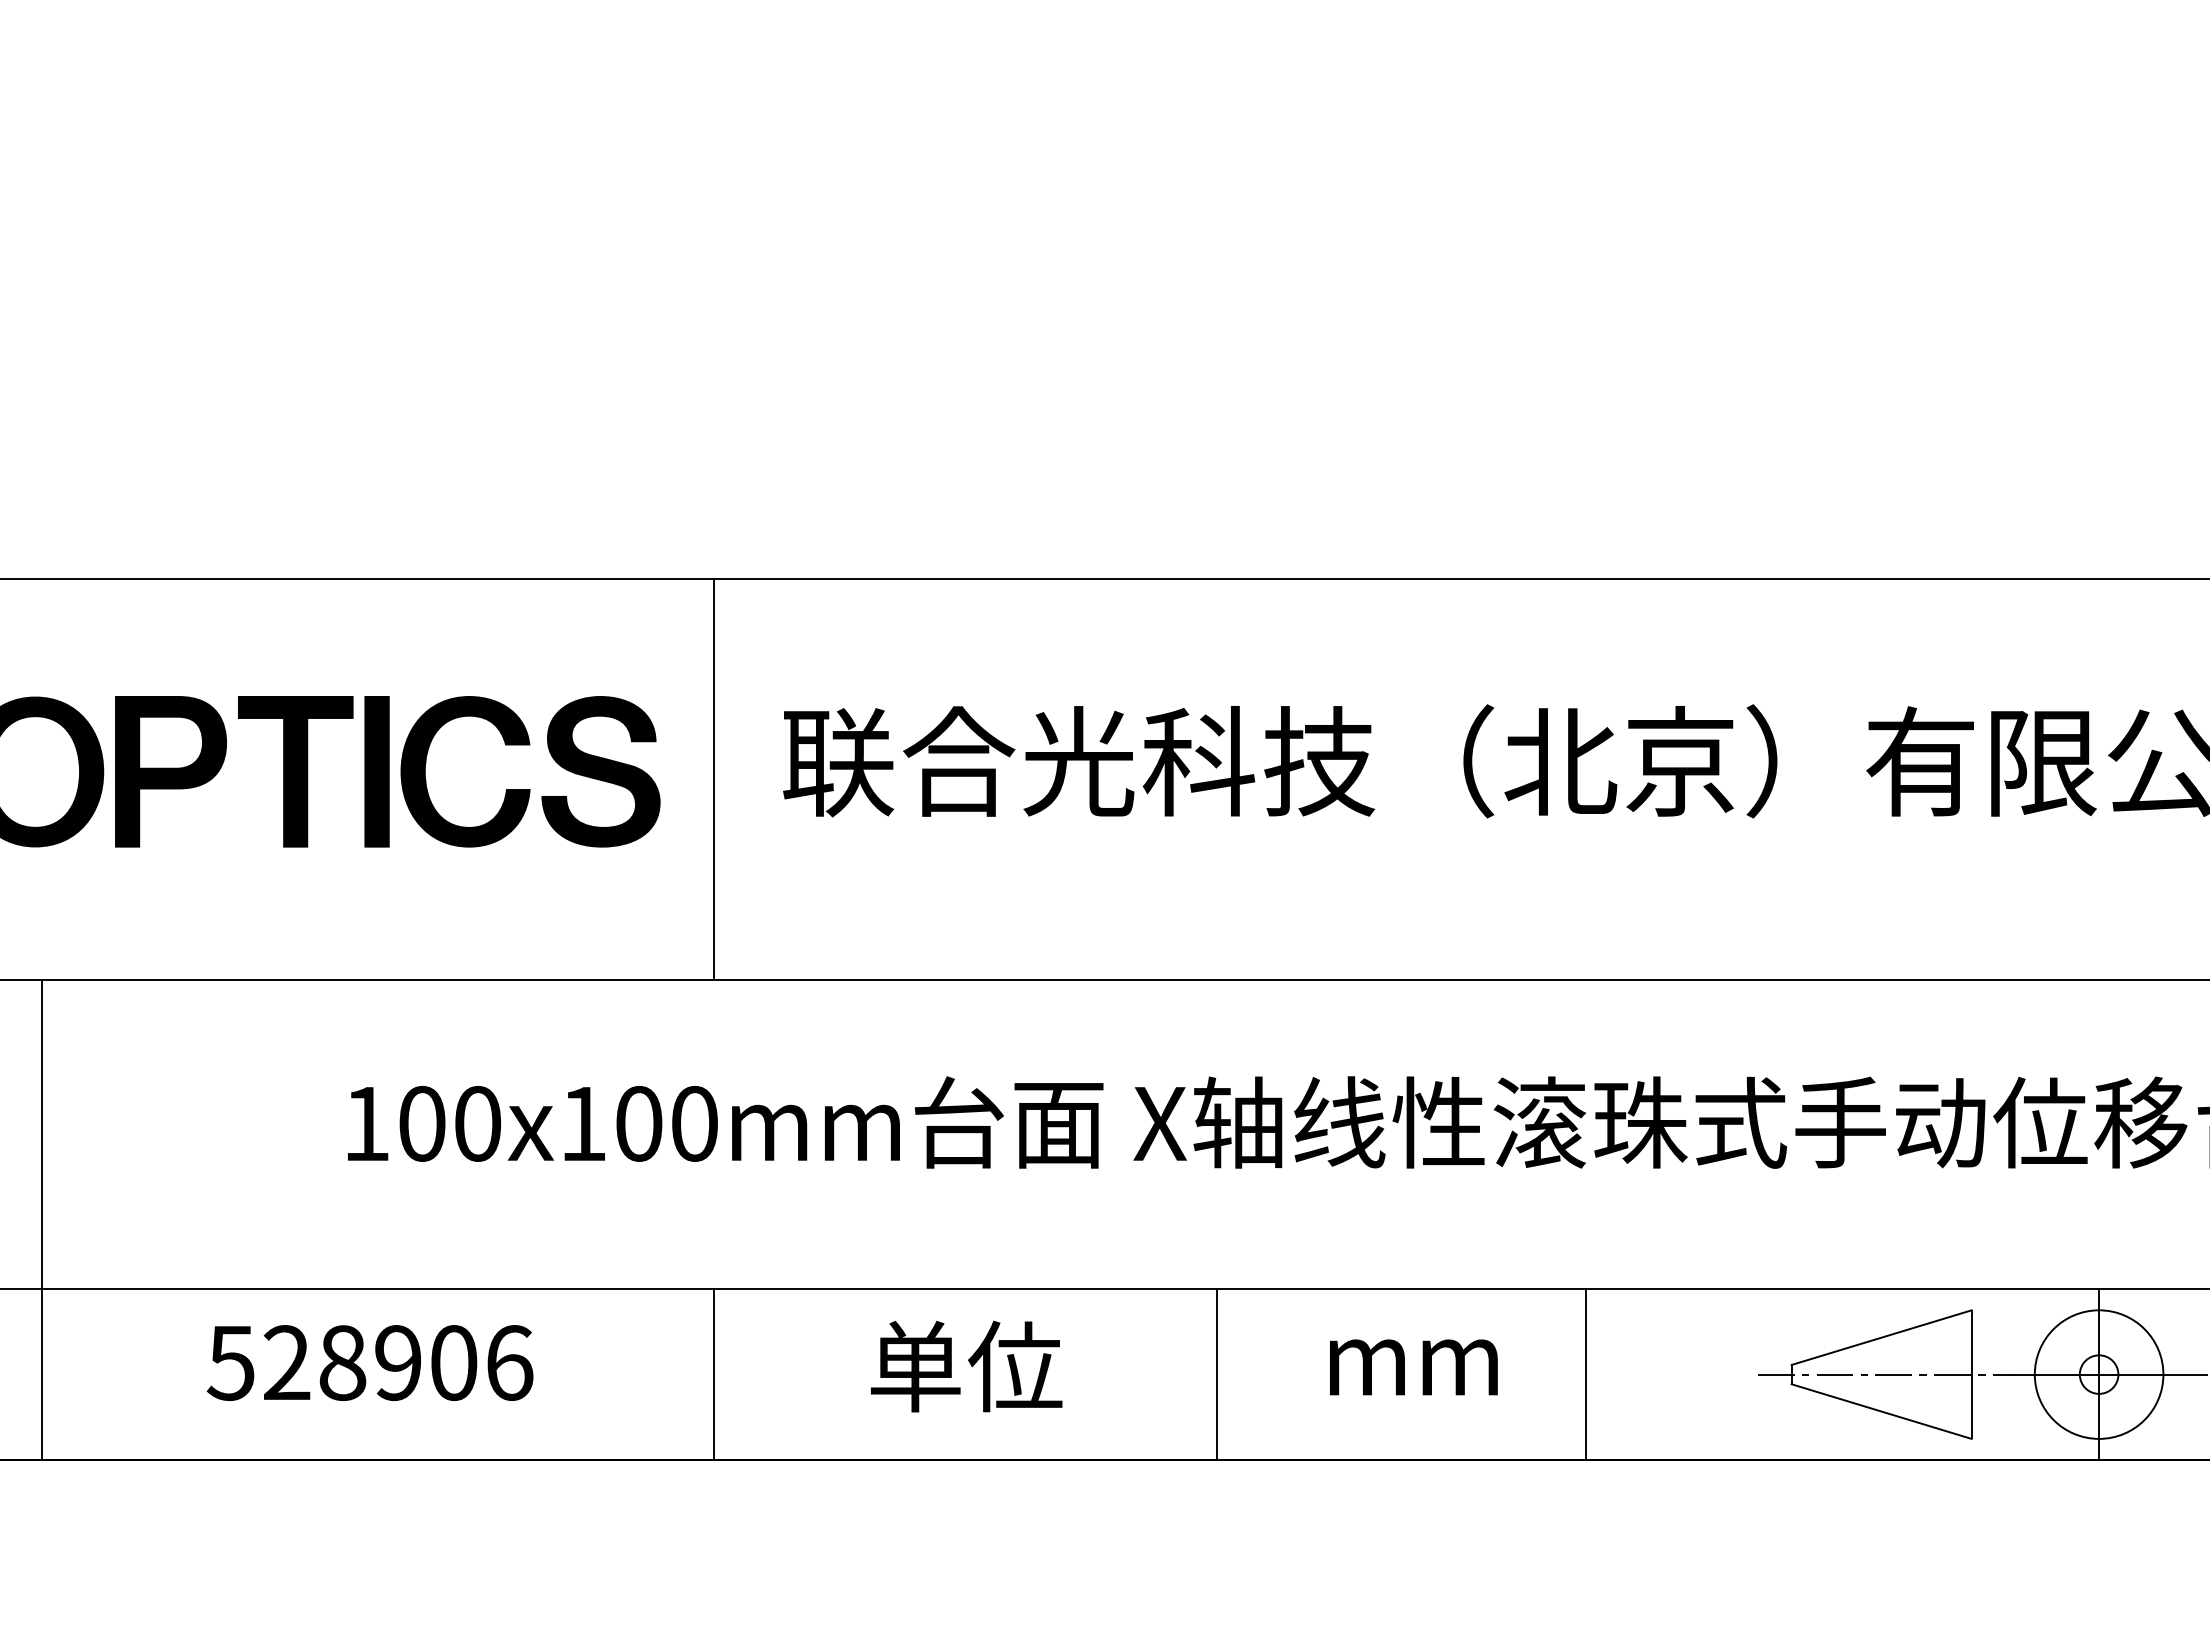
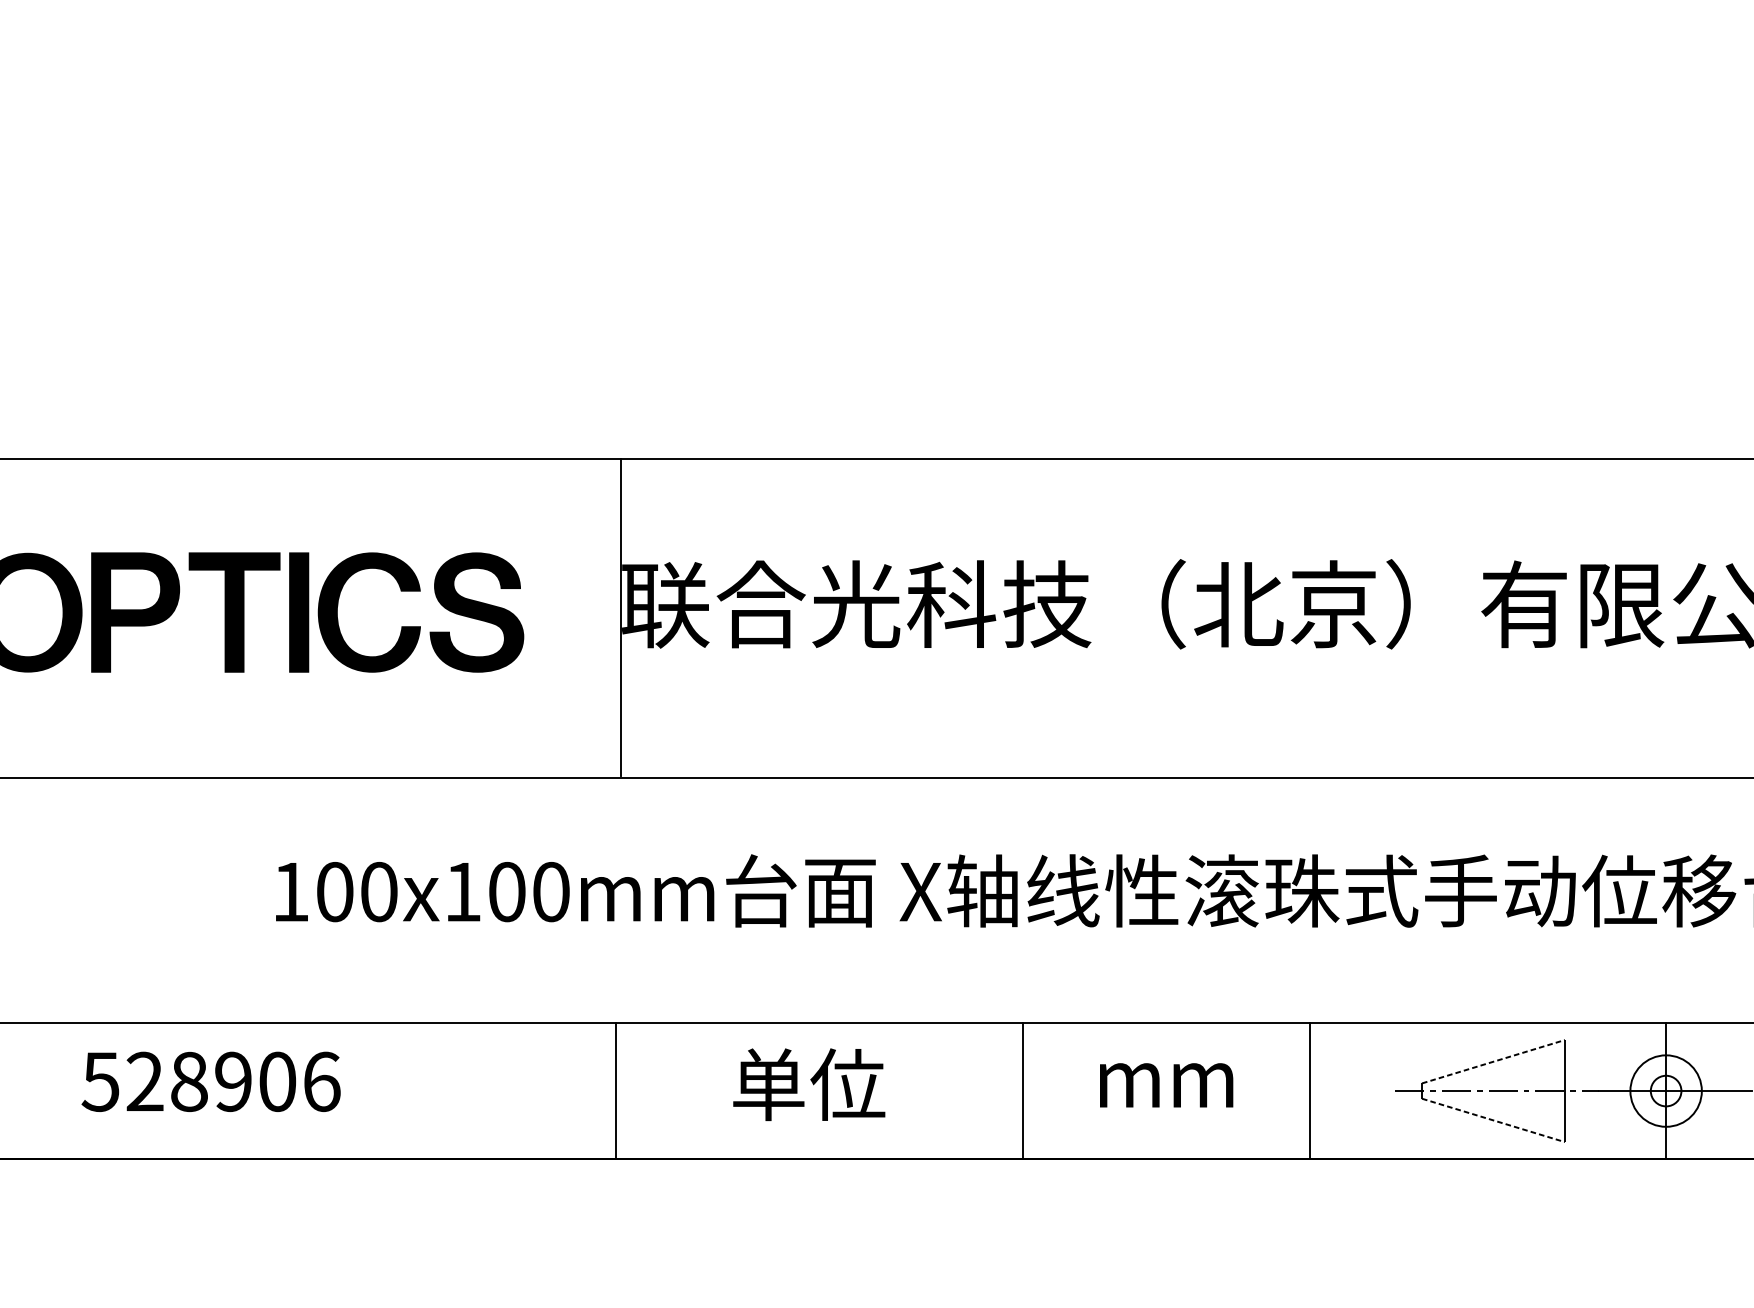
line: (714, 777) -> (620, 617), moved
line: (41, 1220) -> (32, 968), removed
line: (1882, 1337) -> (1494, 1061), solid -> dashed
text: (369, 1362) -> (210, 1081), moved
text: (966, 1366) -> (809, 1084), moved
text: (1413, 1367) -> (1166, 1085), moved
line: (714, 1374) -> (616, 1090), moved
line: (1216, 1374) -> (1022, 1090), moved
line: (1586, 1374) -> (1310, 1090), moved
circle: (2098, 1374) -> (1665, 1090), size x0.7
line: (1882, 1411) -> (1494, 1120), solid -> dashed

